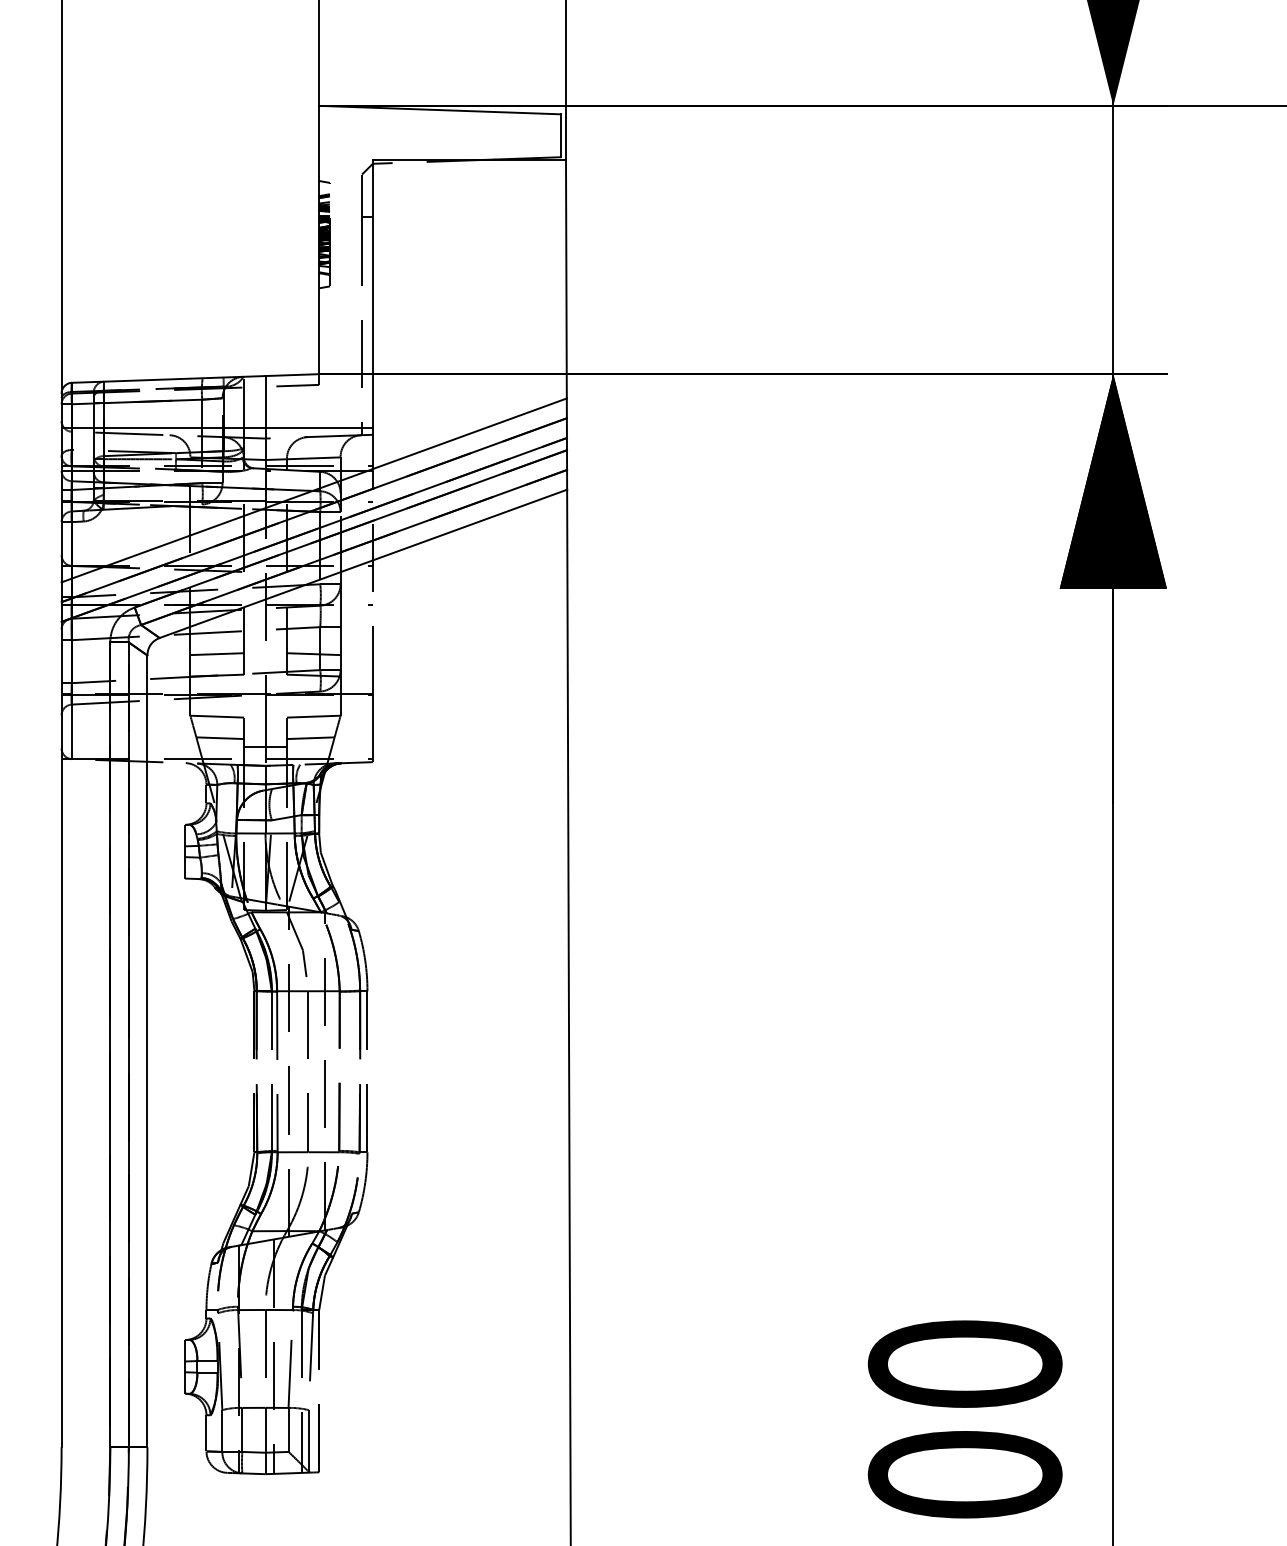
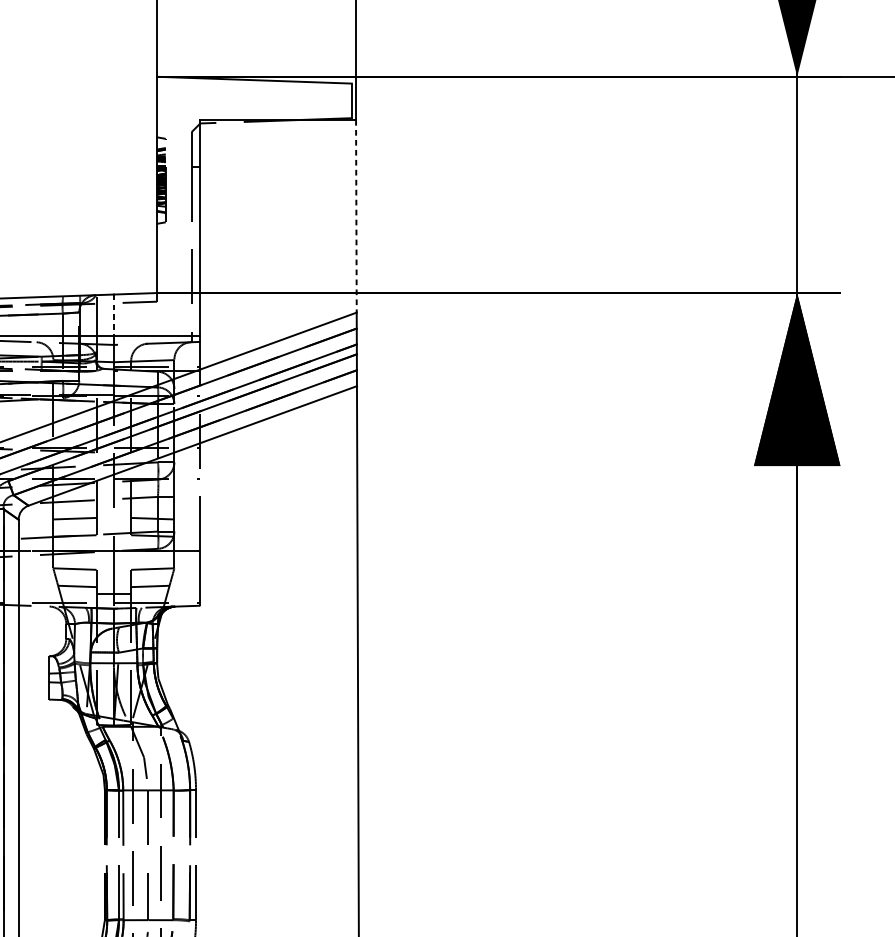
line: (566, 279) -> (356, 216), solid -> dashed
line: (265, 401) -> (113, 315), solid -> dashed

